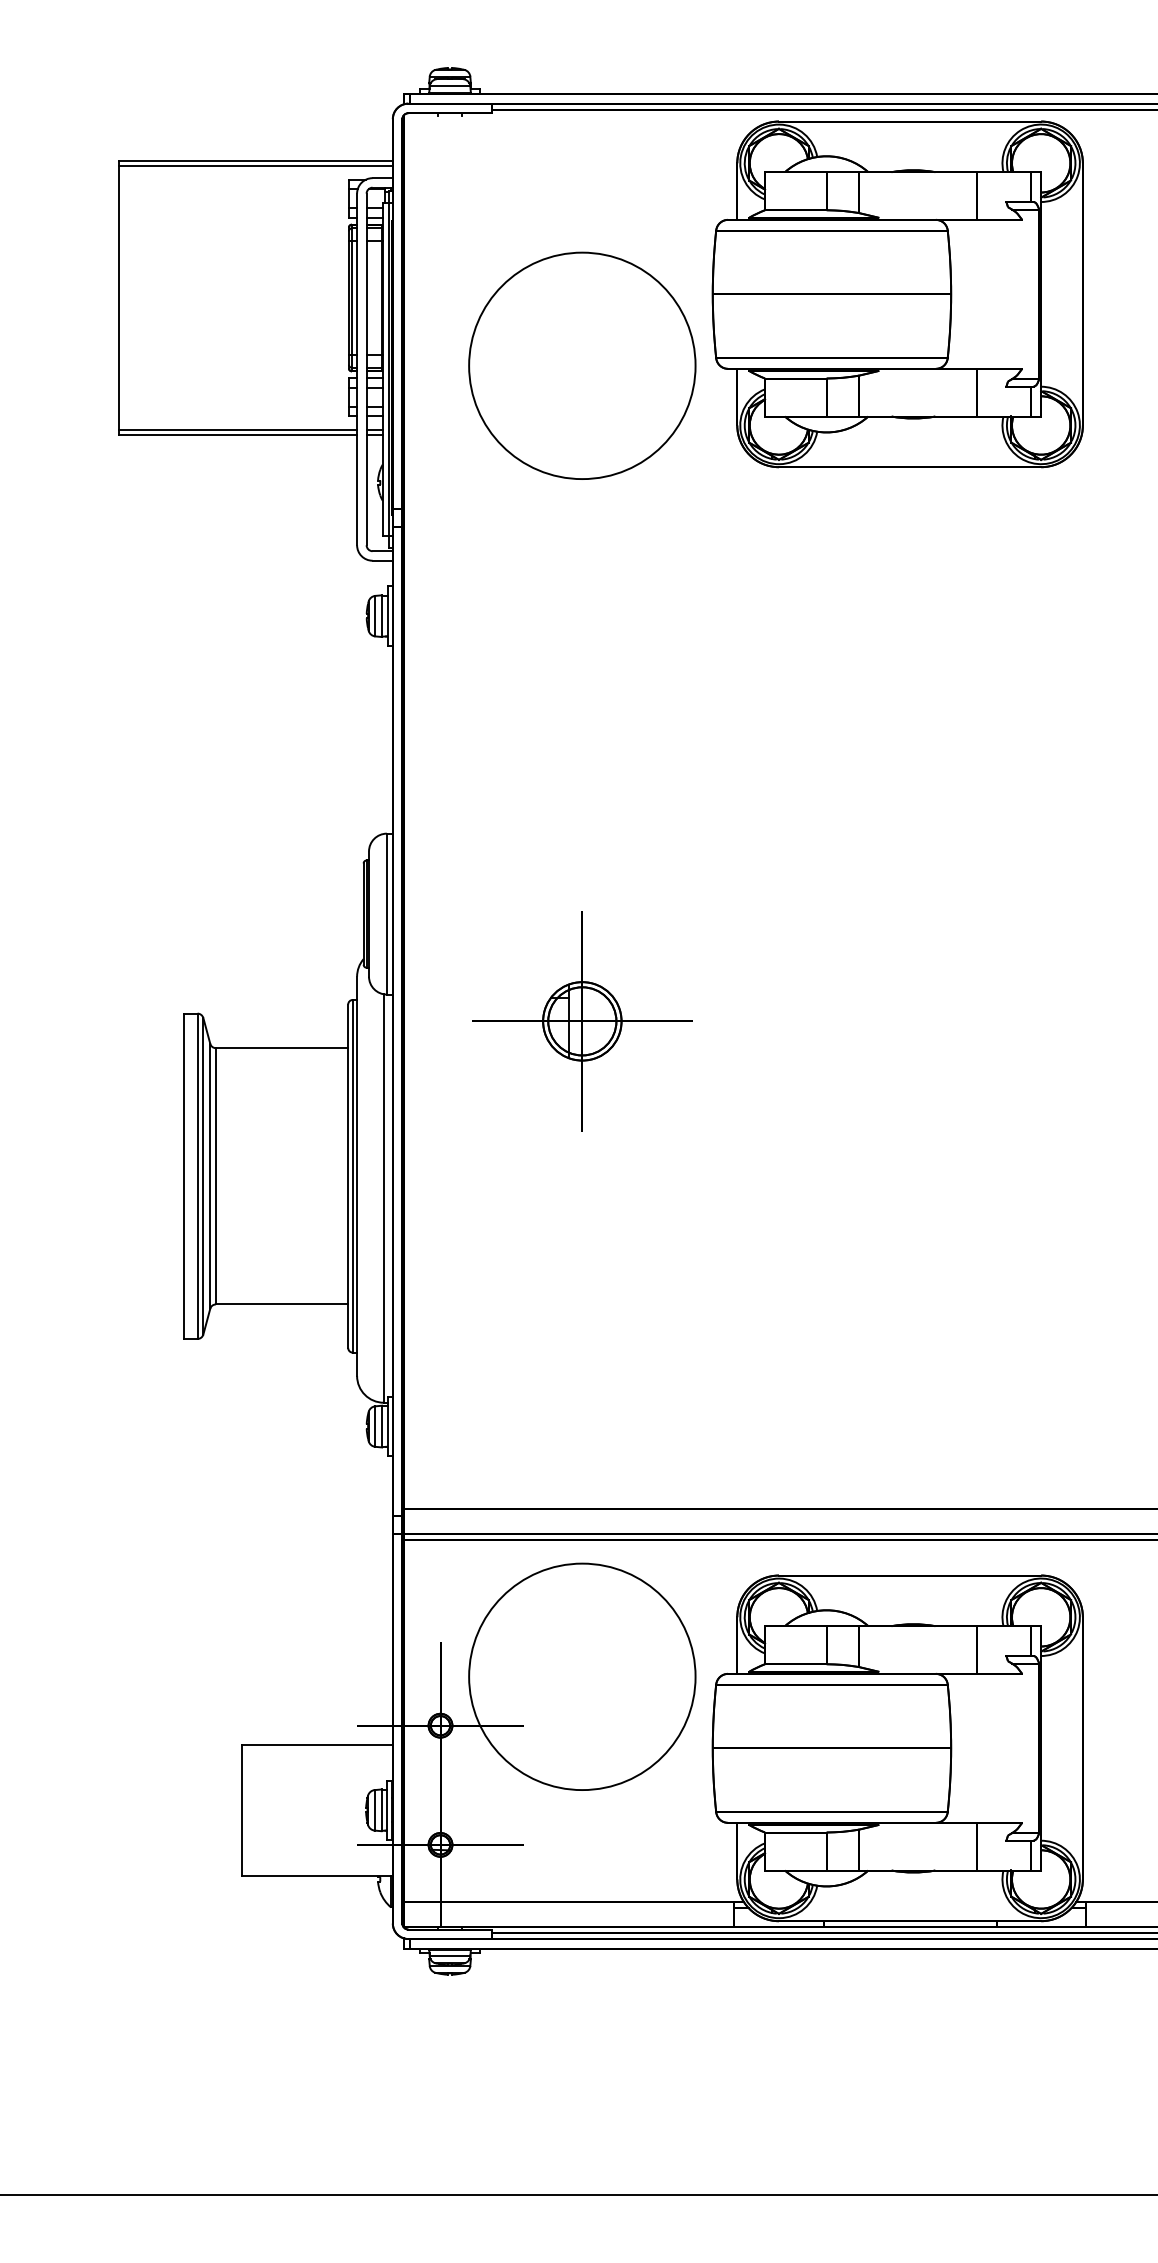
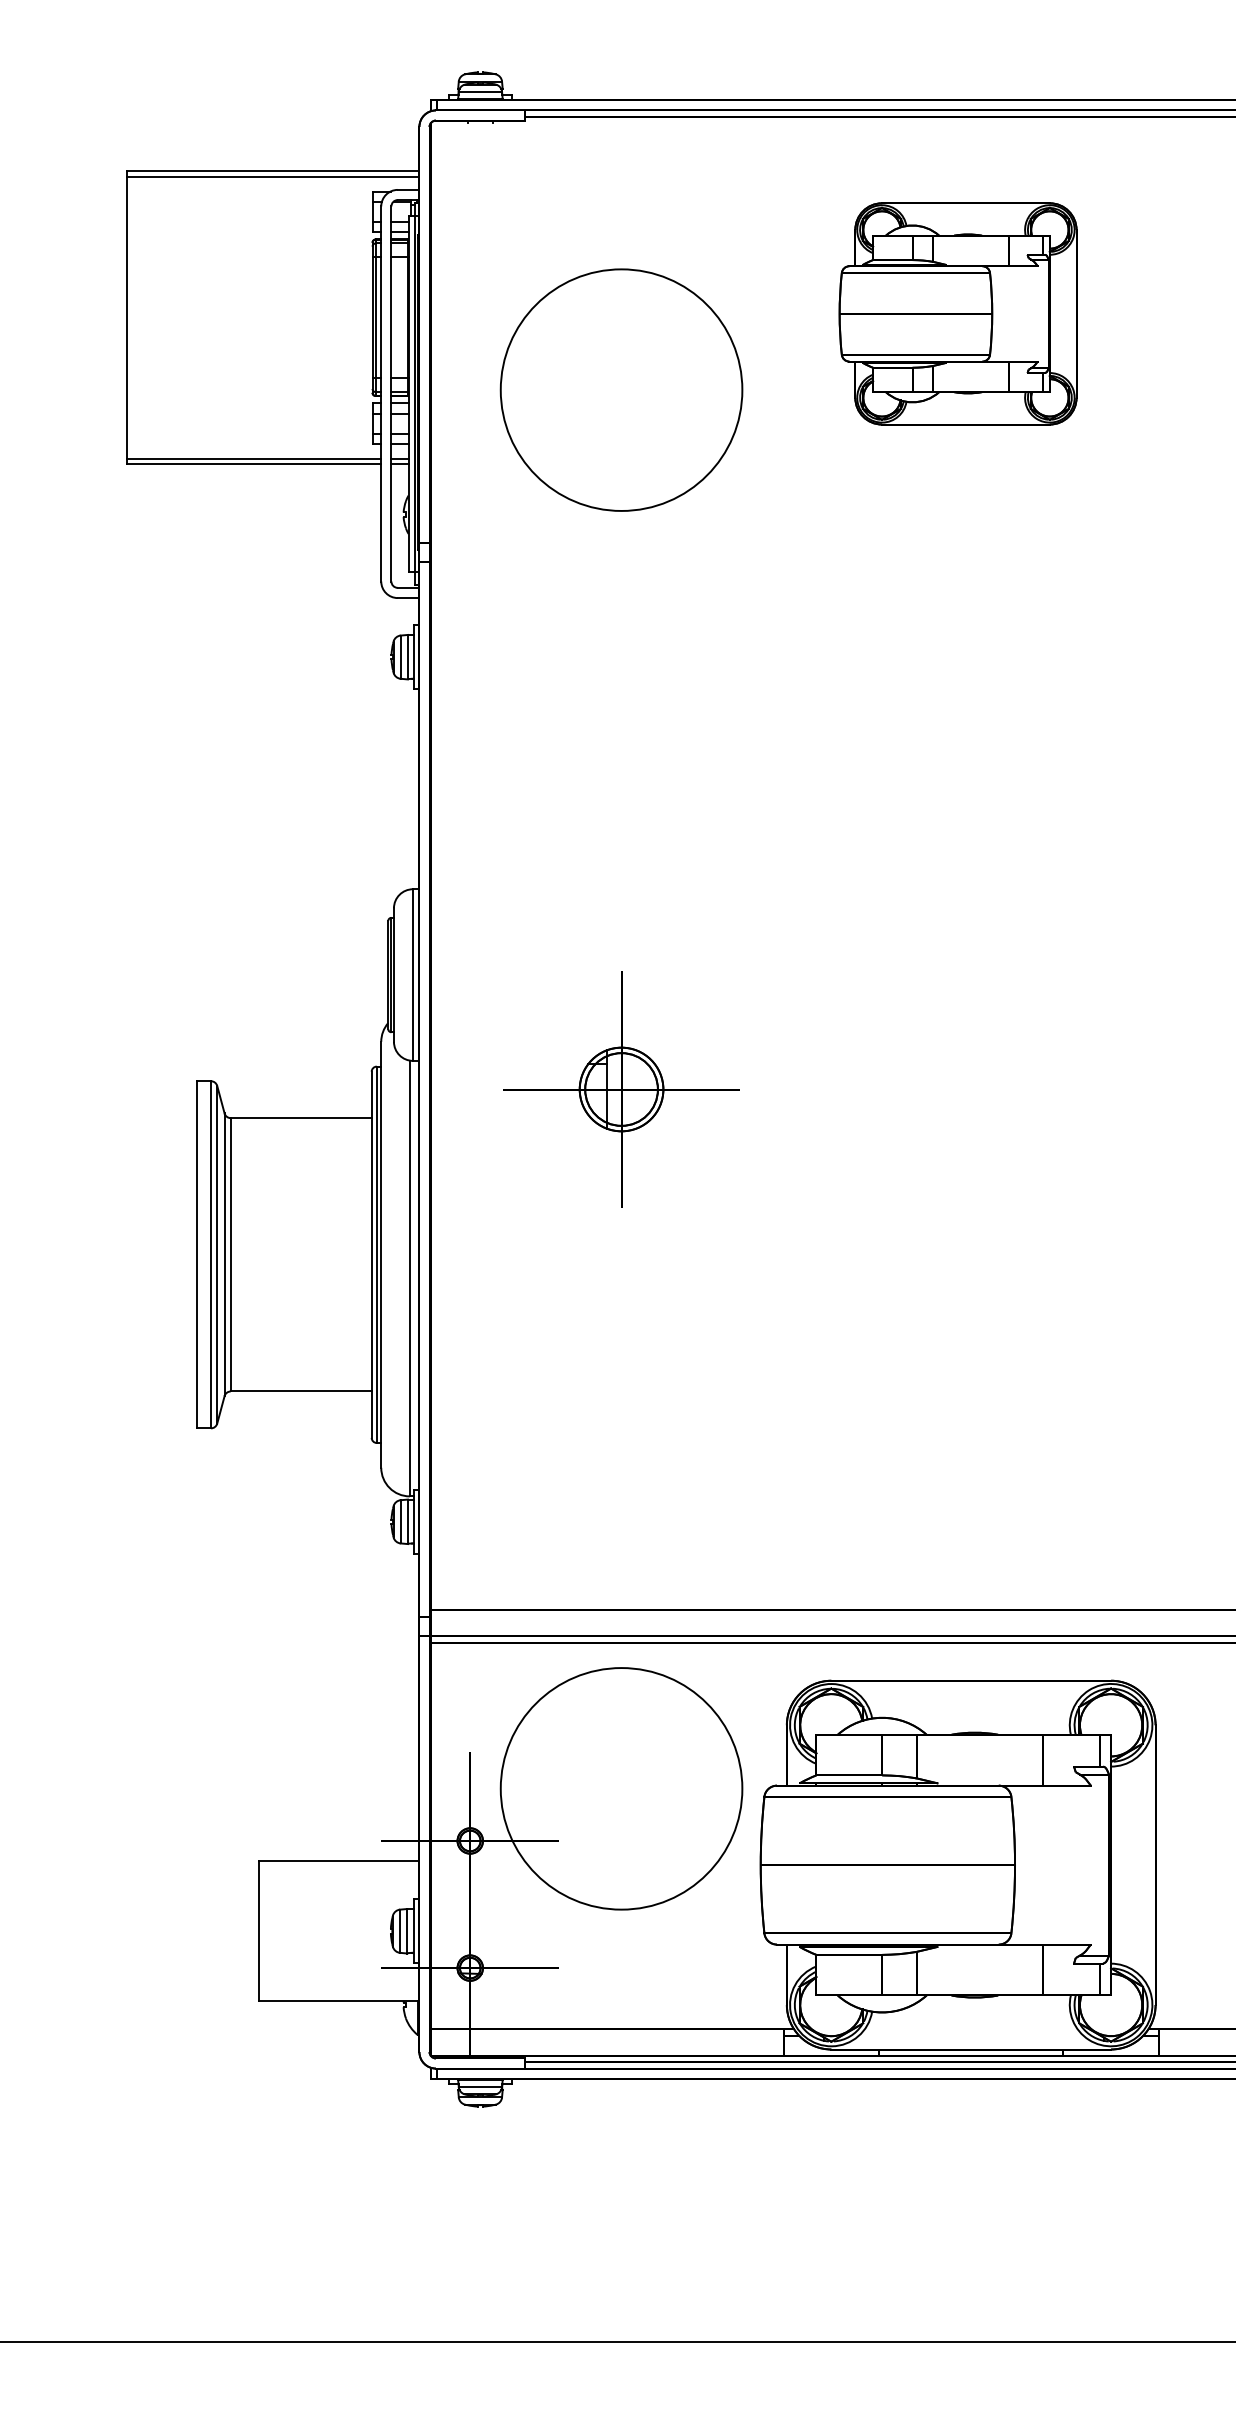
part: (897, 294) -> (957, 313), size x0.6

